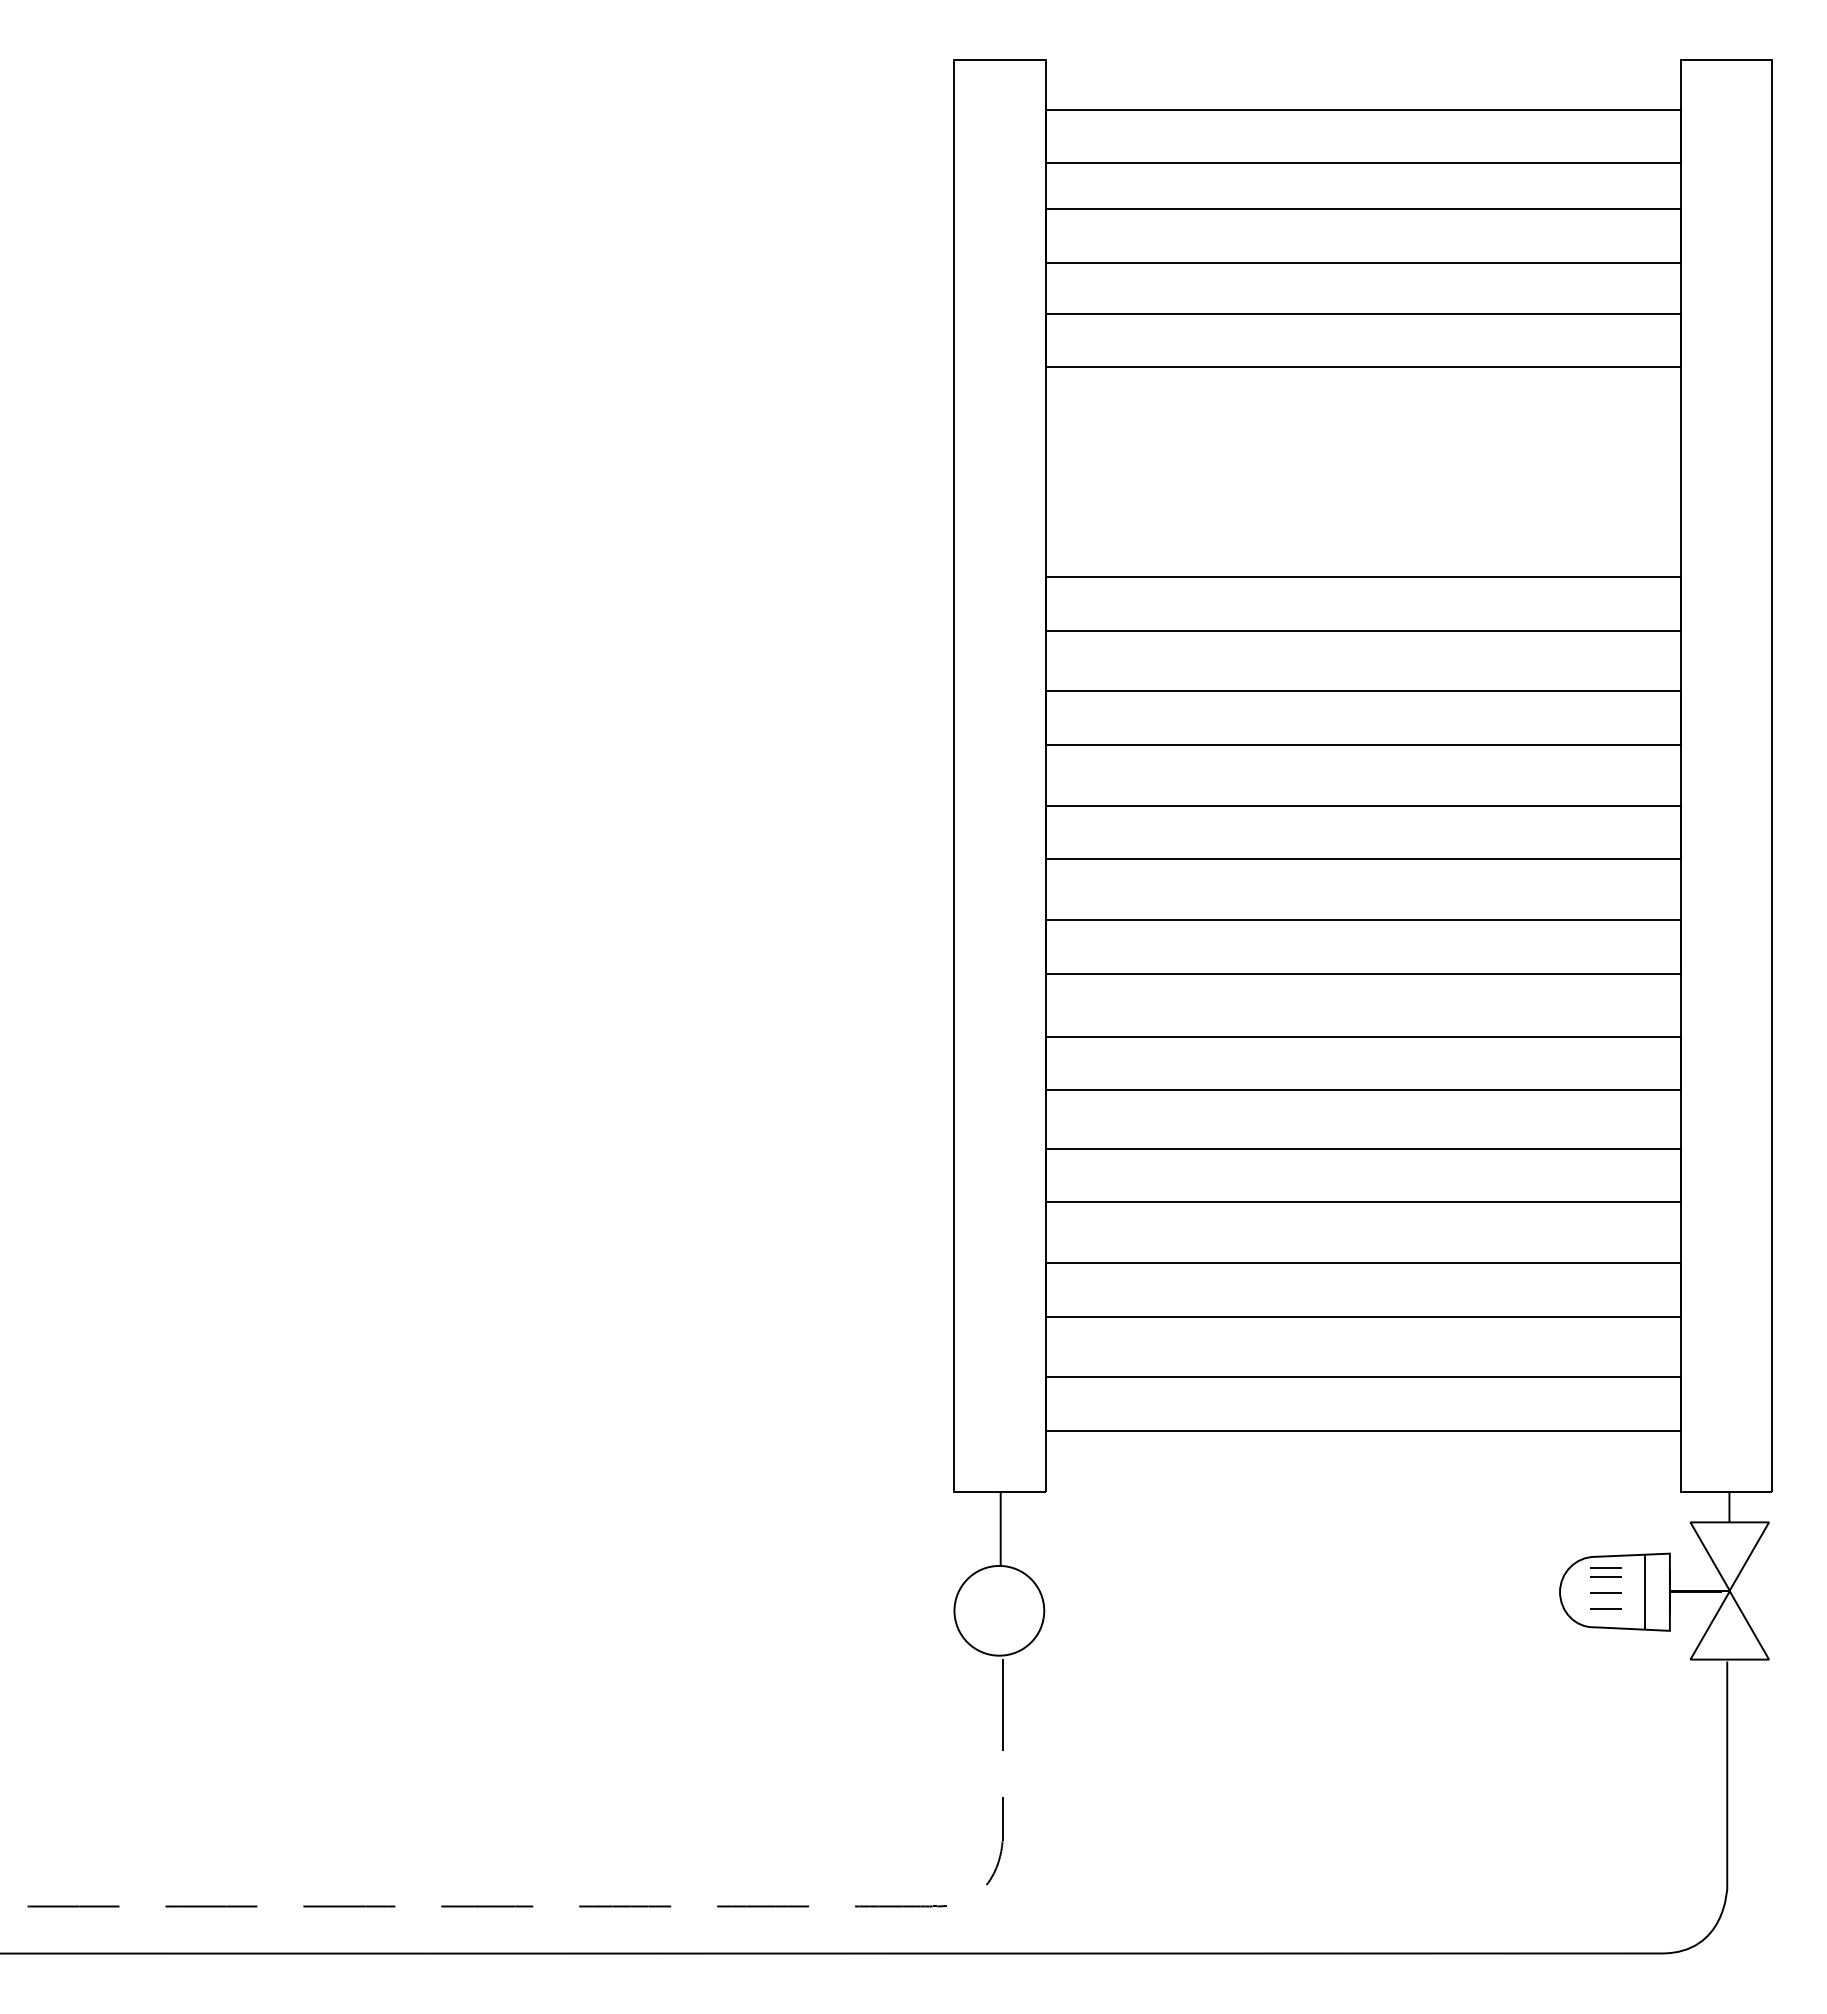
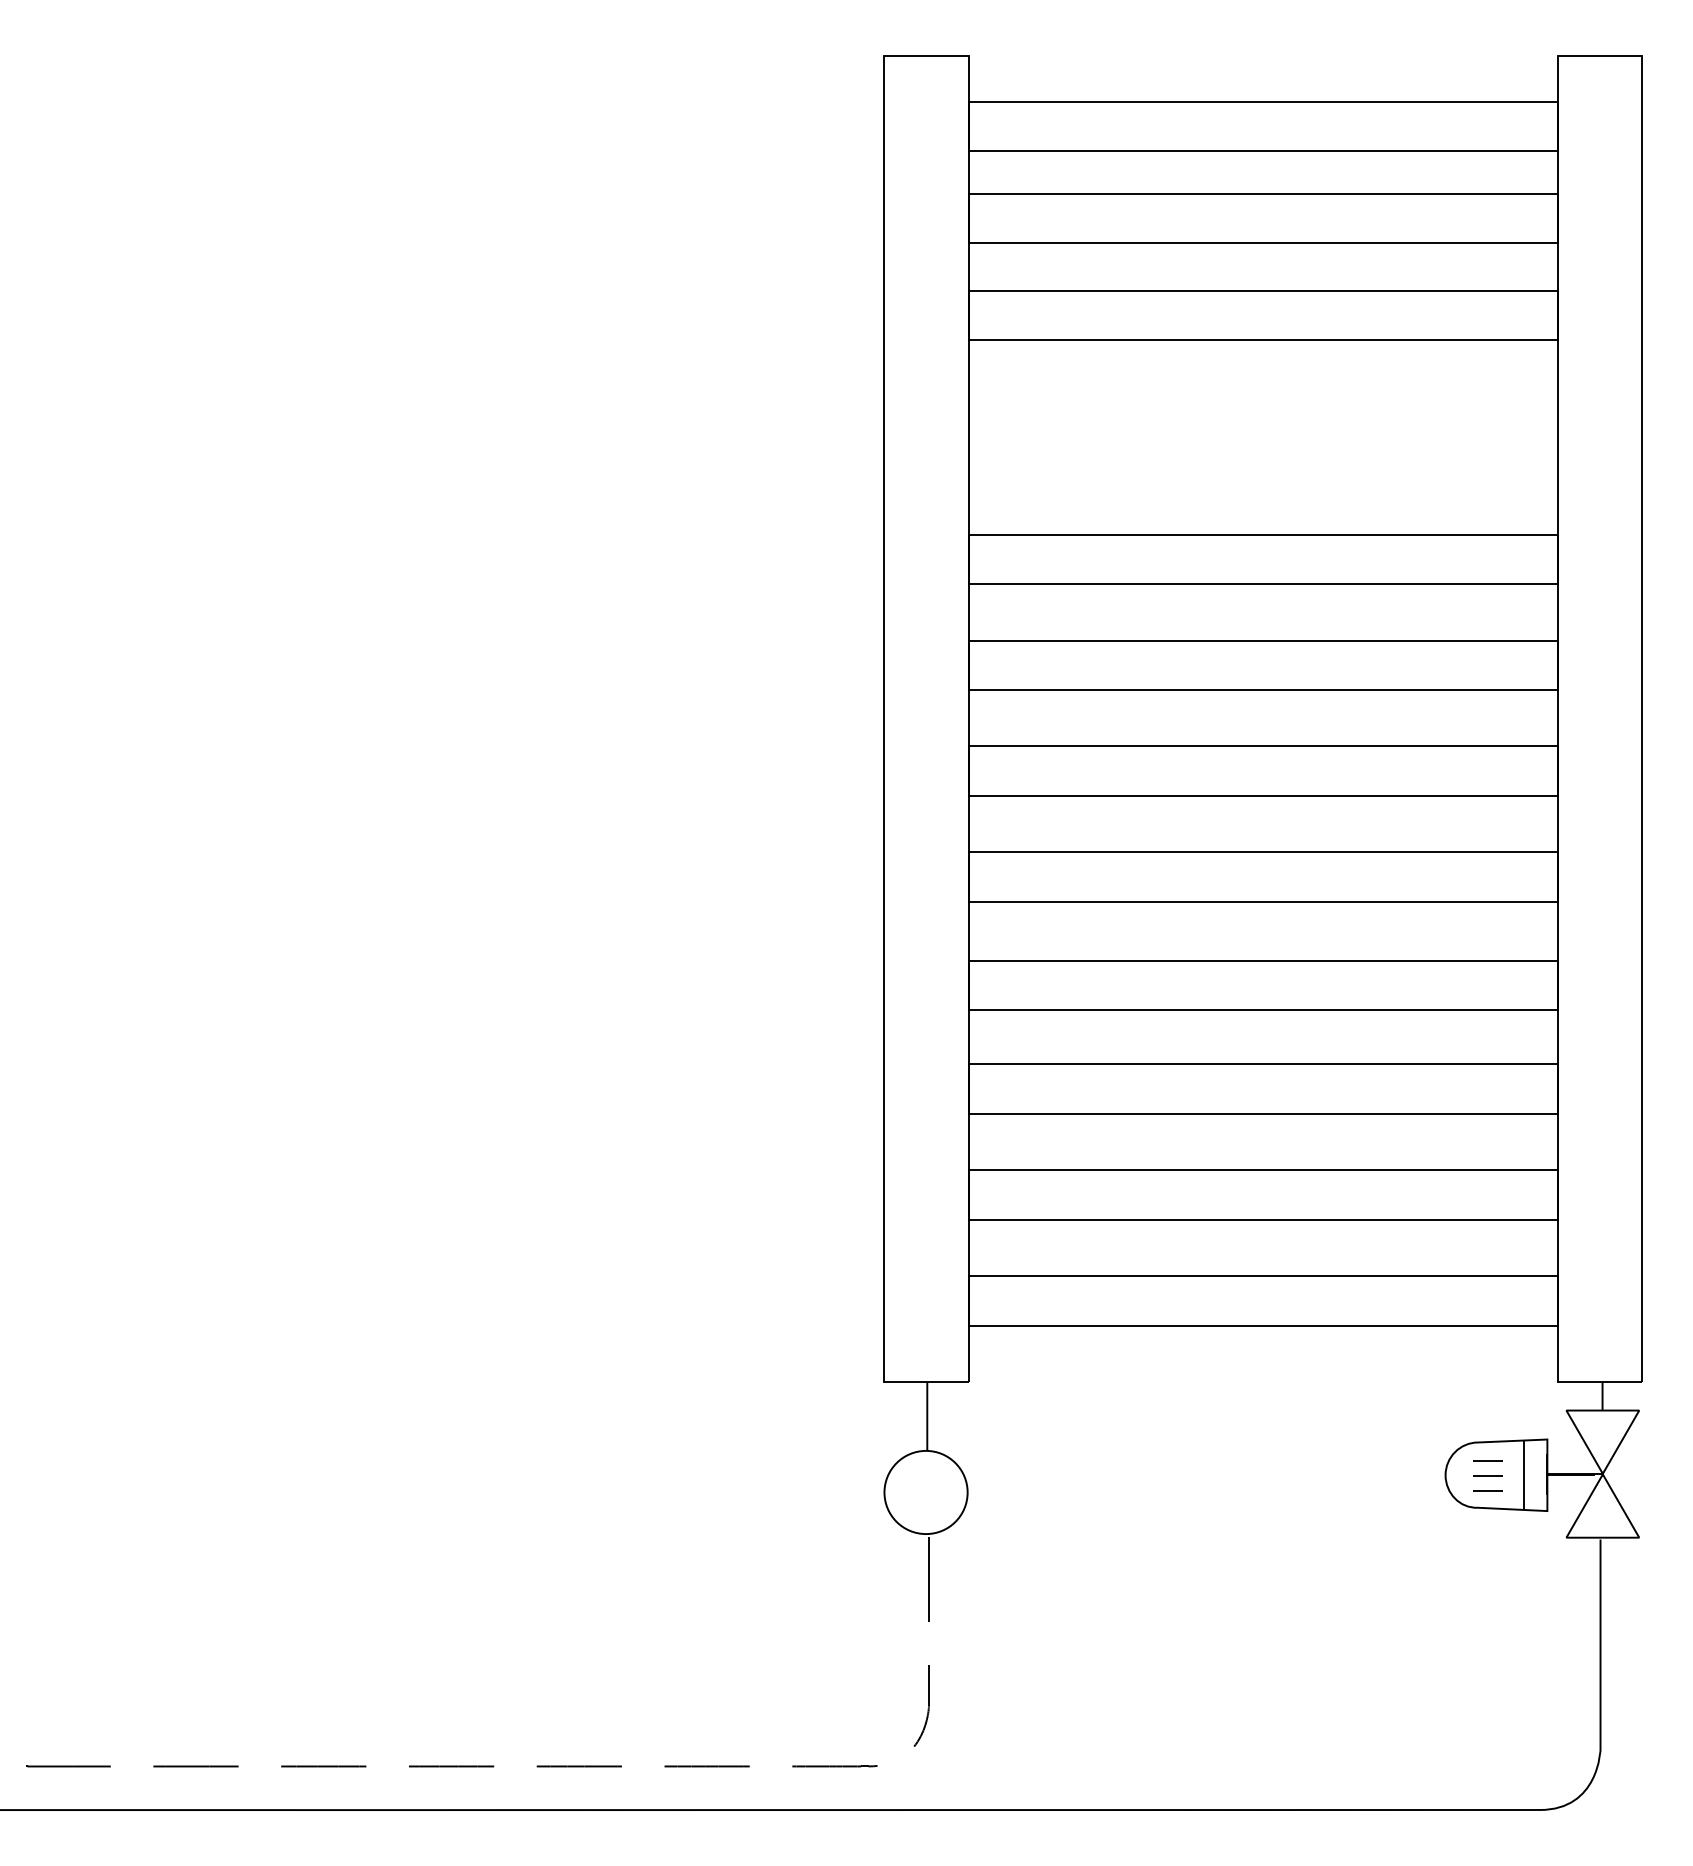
line: (1605, 1567) -> (1487, 1452), removed

